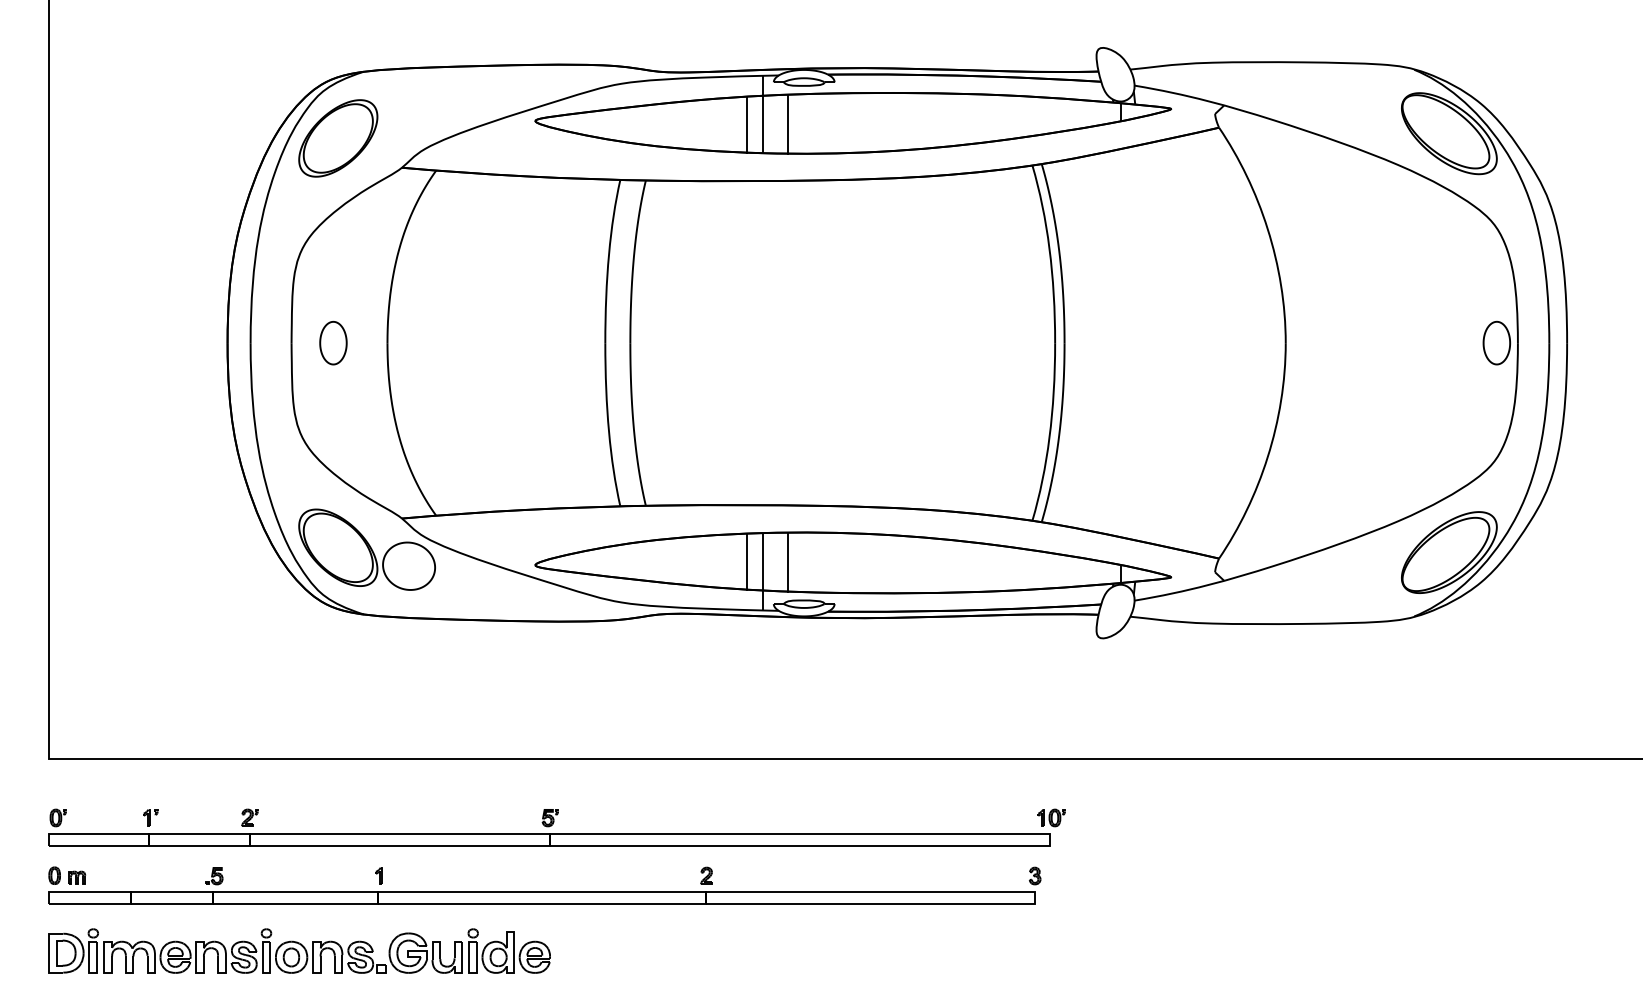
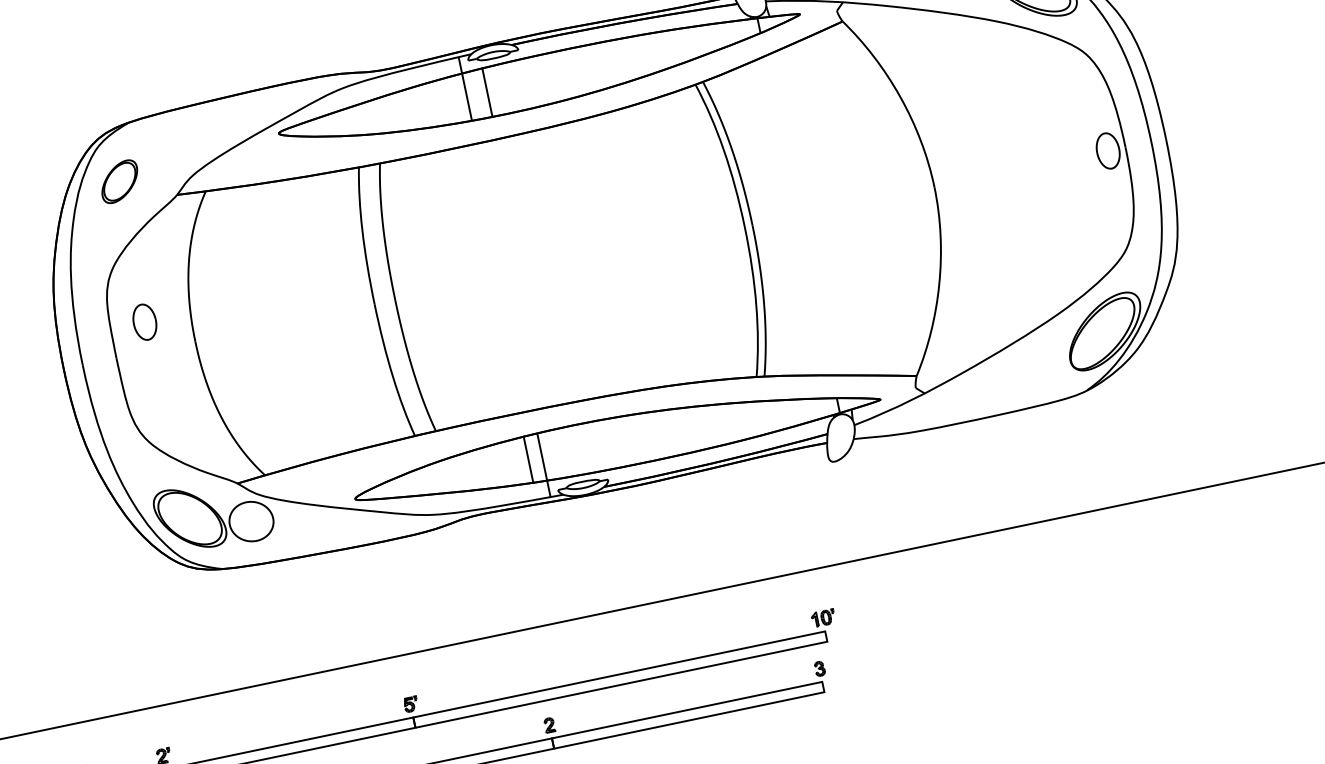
line: (746, 124) -> (453, 100), removed
part: (338, 138) -> (119, 181), size x0.6
part: (333, 343) -> (145, 322), moved
line: (788, 561) -> (562, 452), removed

